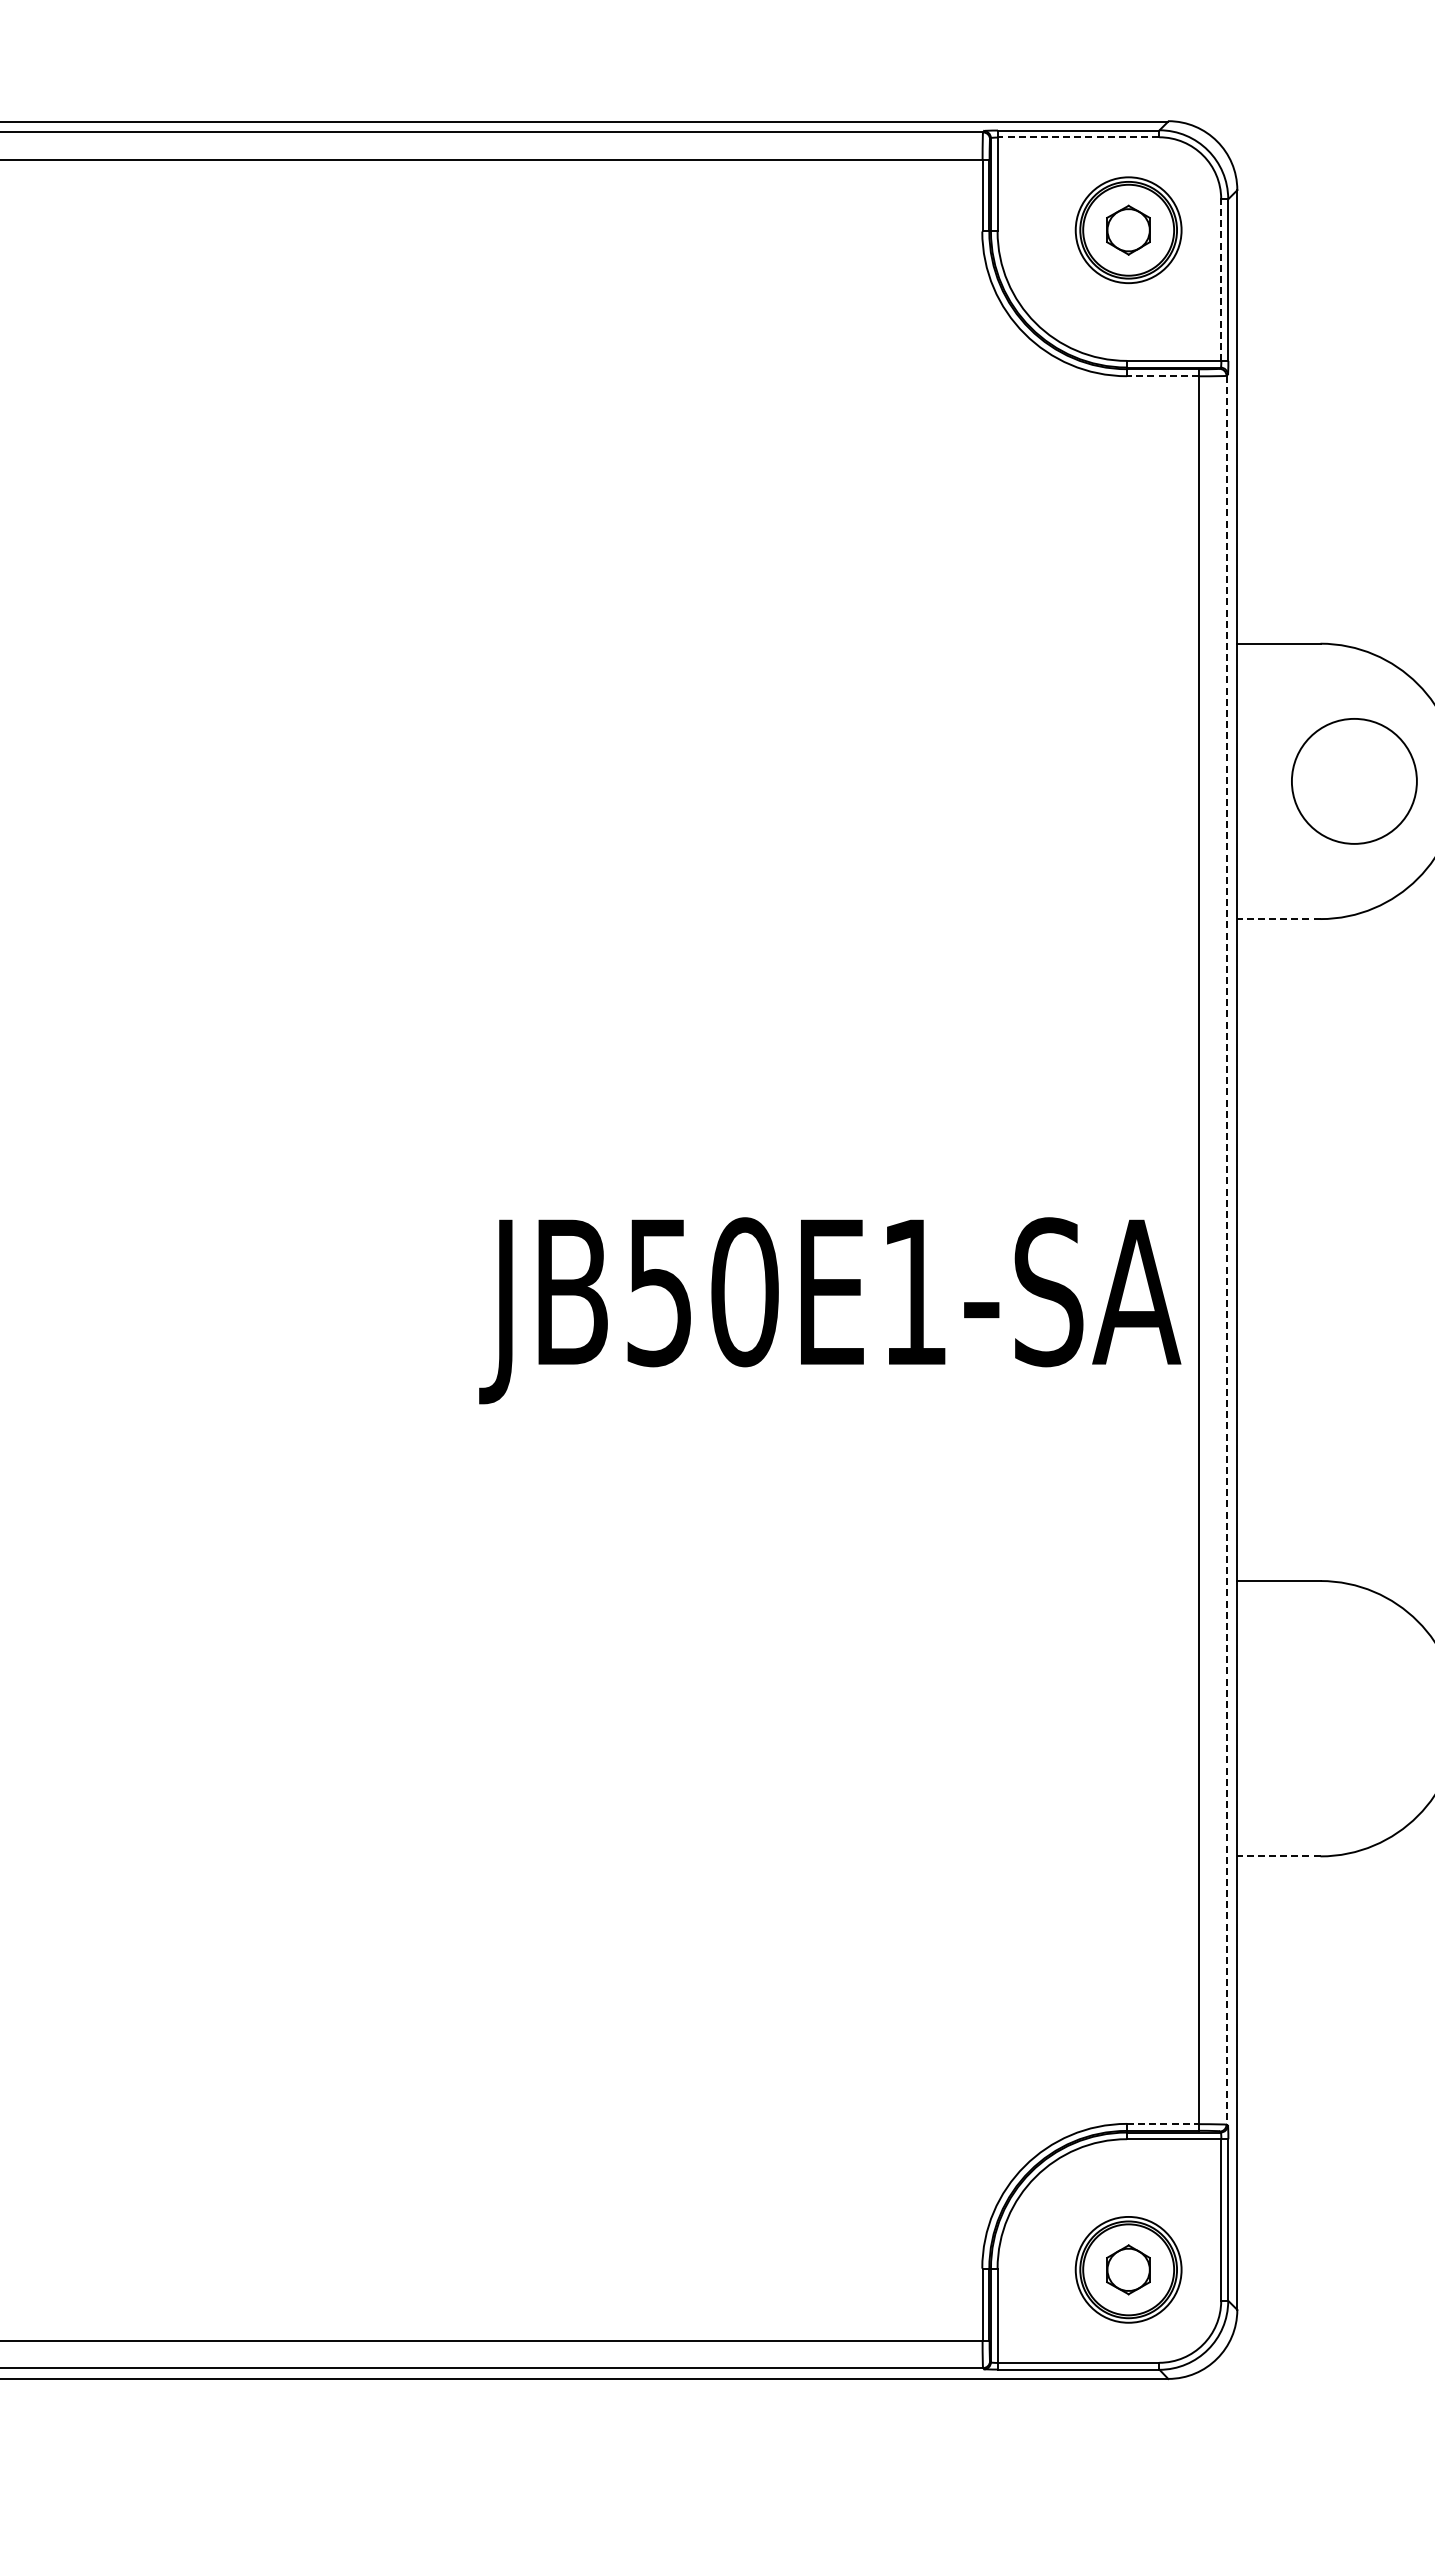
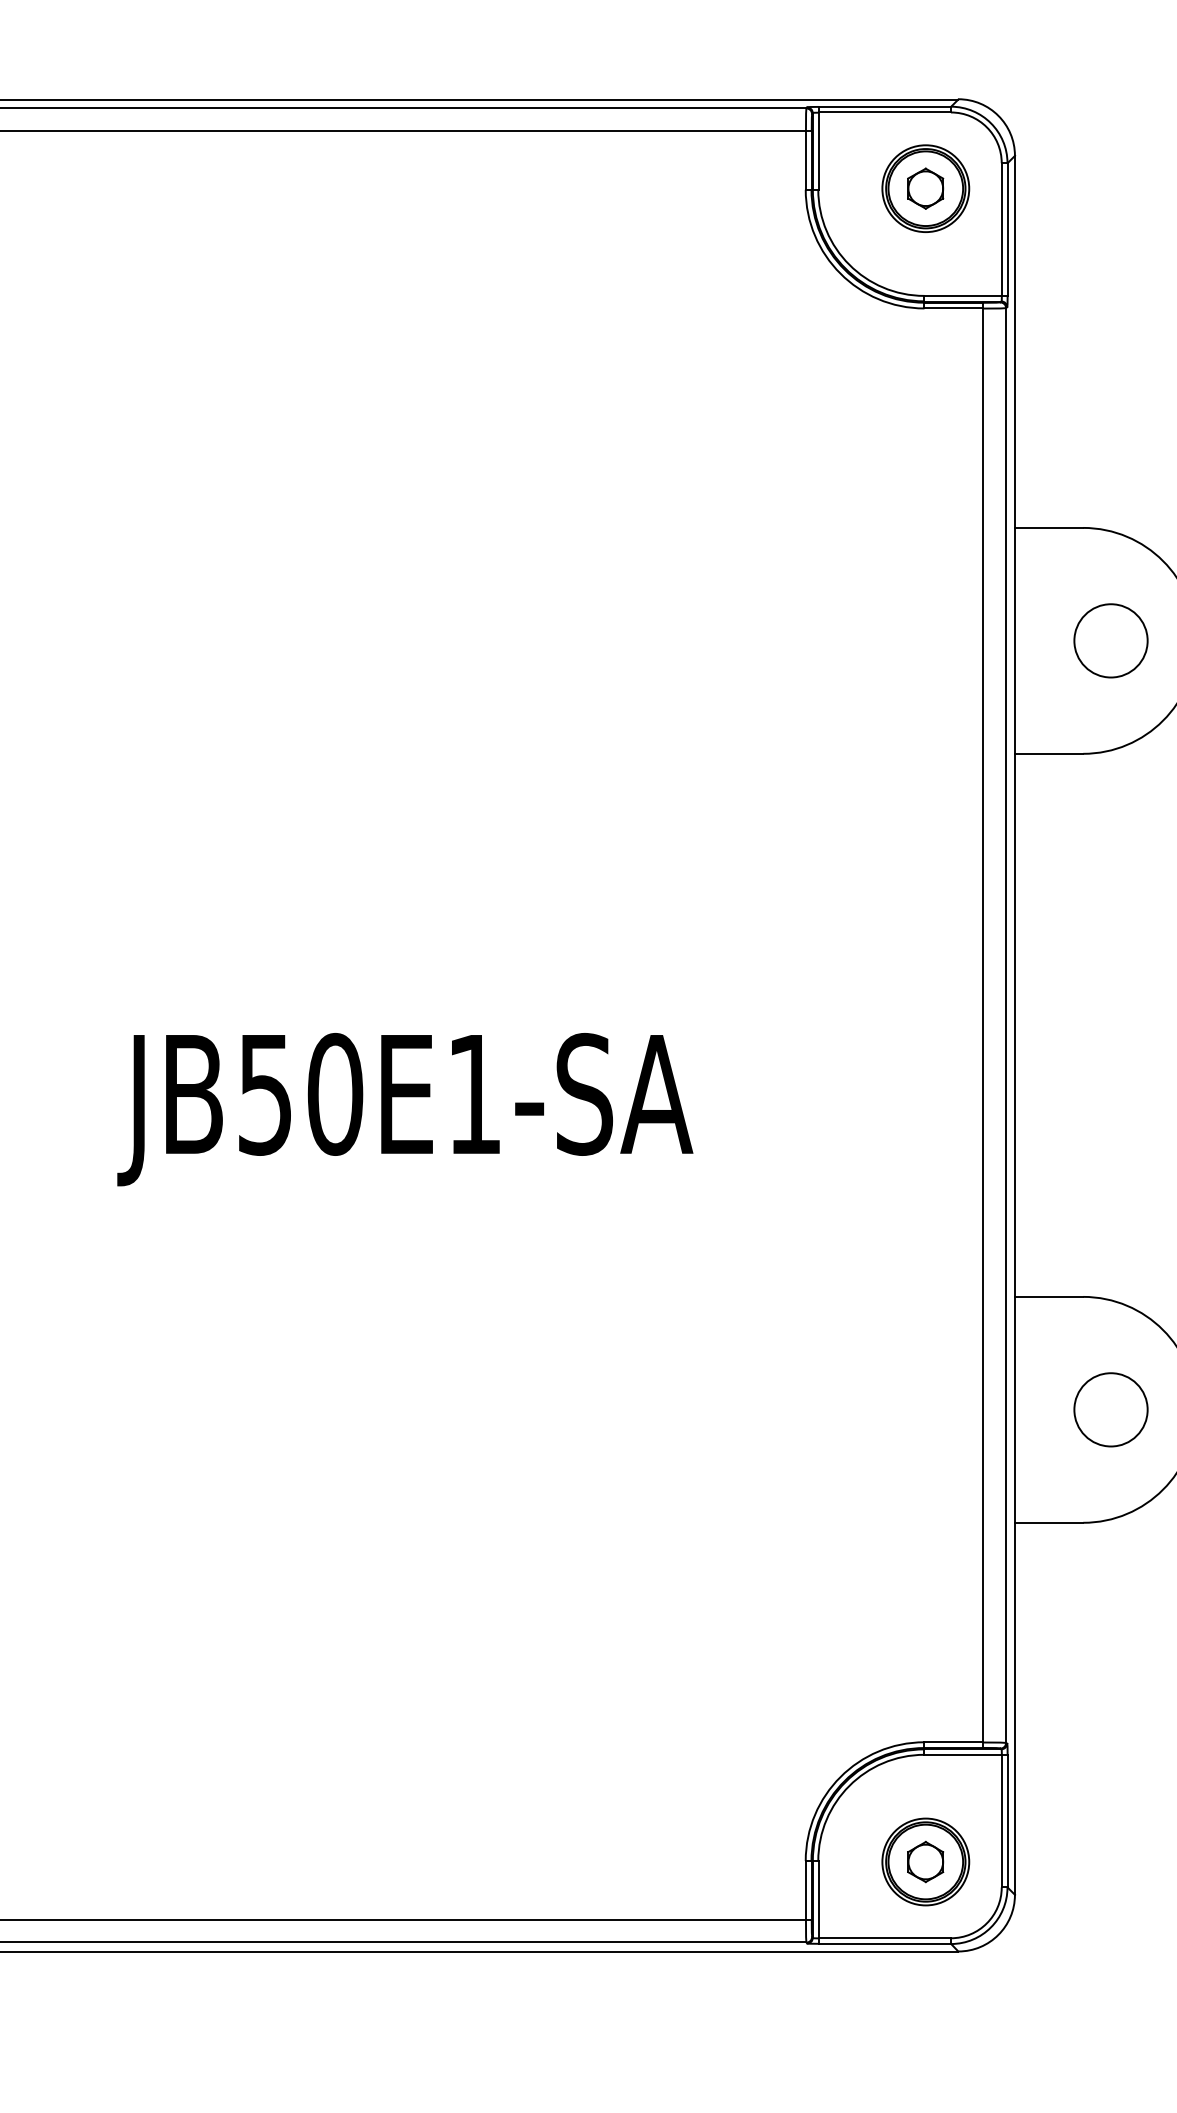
line: (1078, 137) -> (884, 112), dashed -> solid
line: (1221, 280) -> (1001, 229), dashed -> solid
line: (1162, 376) -> (953, 308), dashed -> solid
circle: (1354, 781) -> (1111, 640), size x0.71
line: (1278, 919) -> (1048, 754), dashed -> solid
line: (1226, 1250) -> (1006, 1025), dashed -> solid
text: (830, 1310) -> (405, 1109), moved
circle: (1353, 1718) -> (1110, 1409), added
line: (1278, 1856) -> (1048, 1522), dashed -> solid
line: (1162, 2123) -> (953, 1741), dashed -> solid

